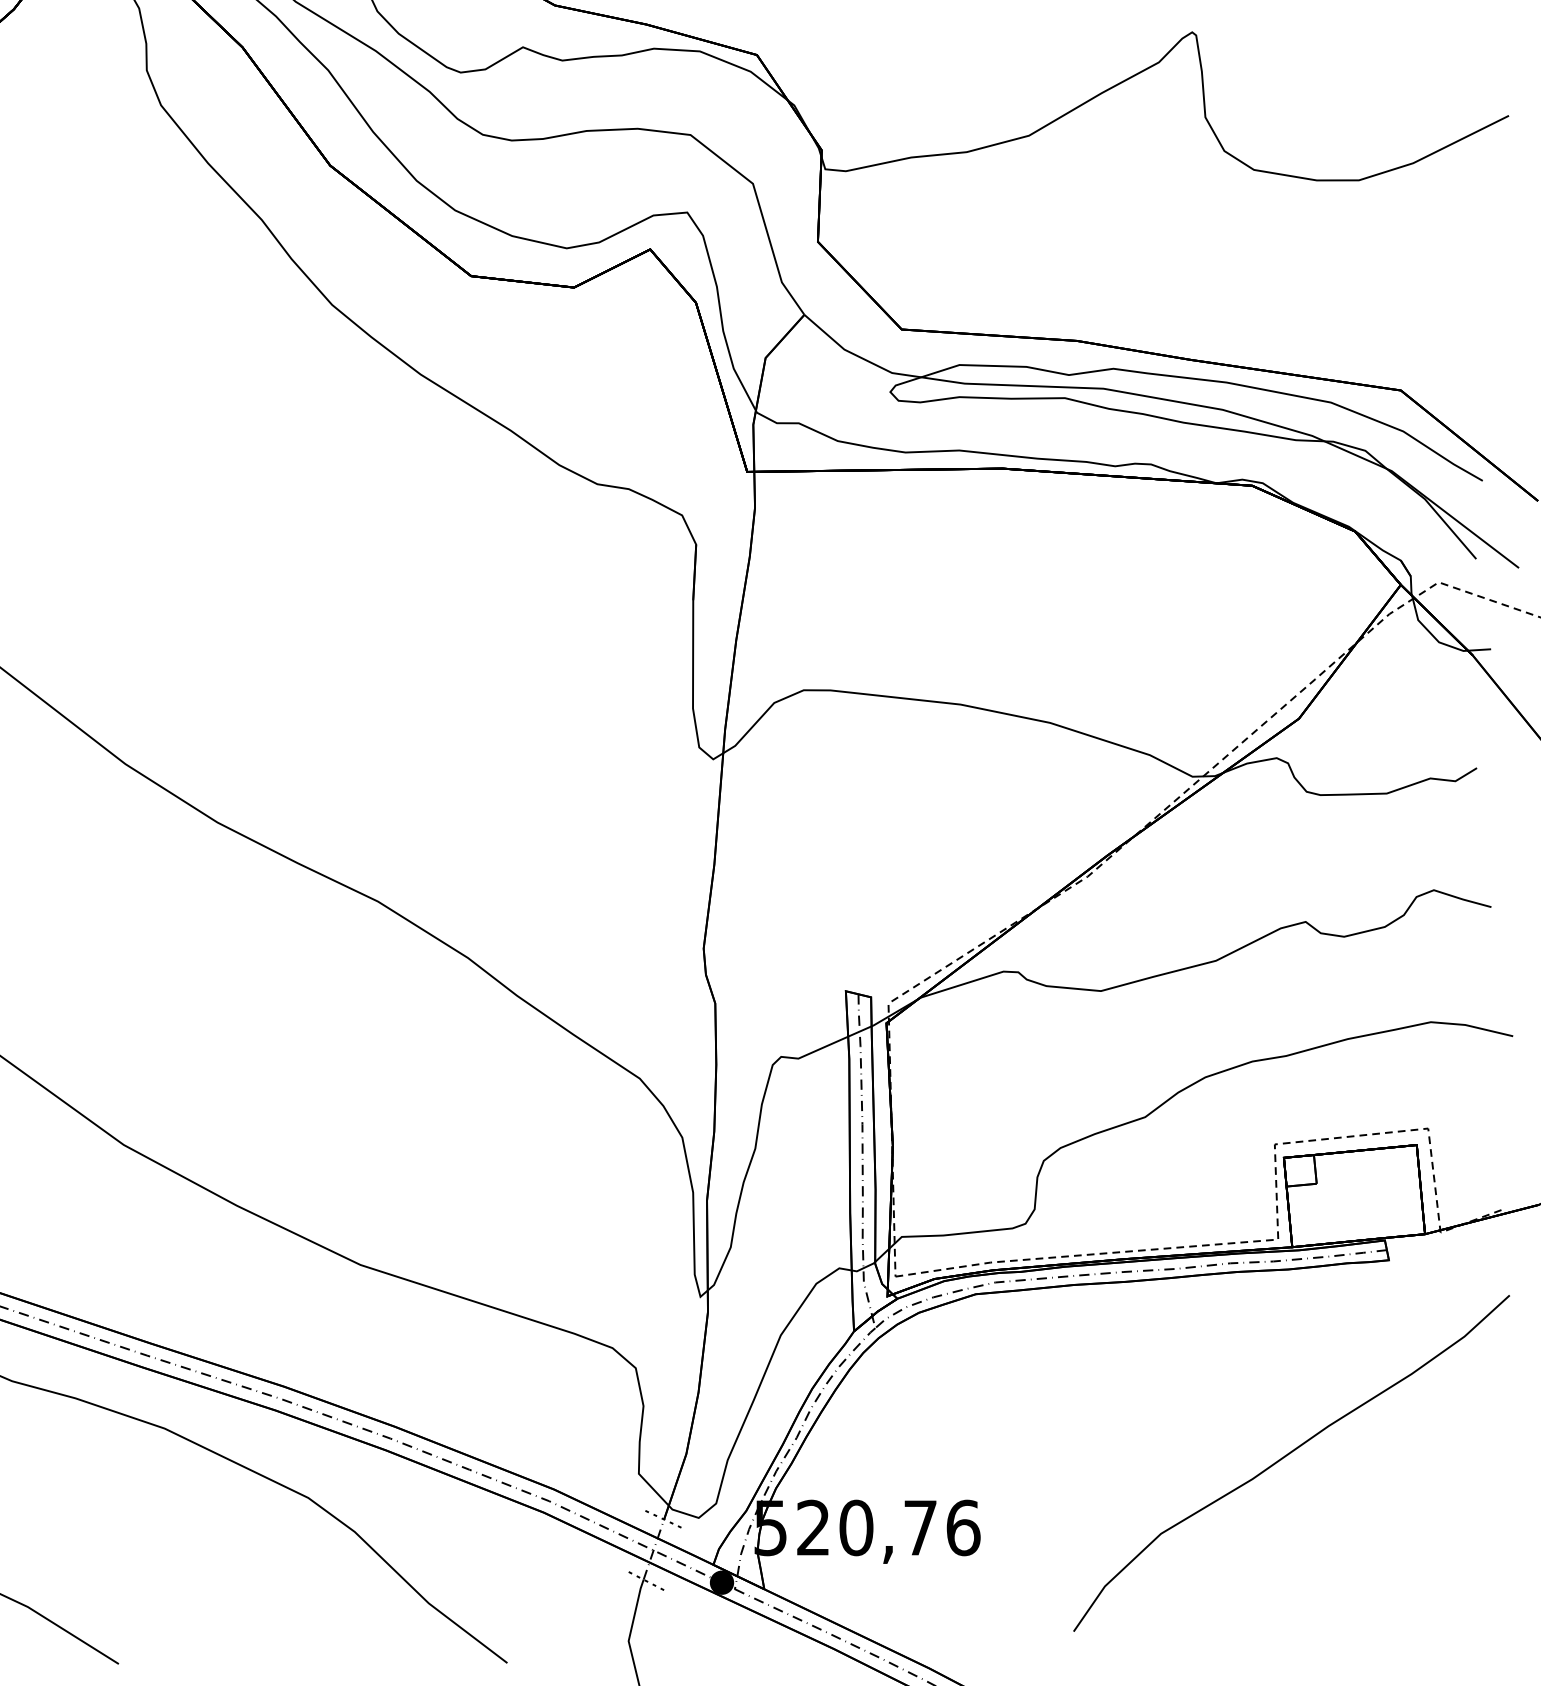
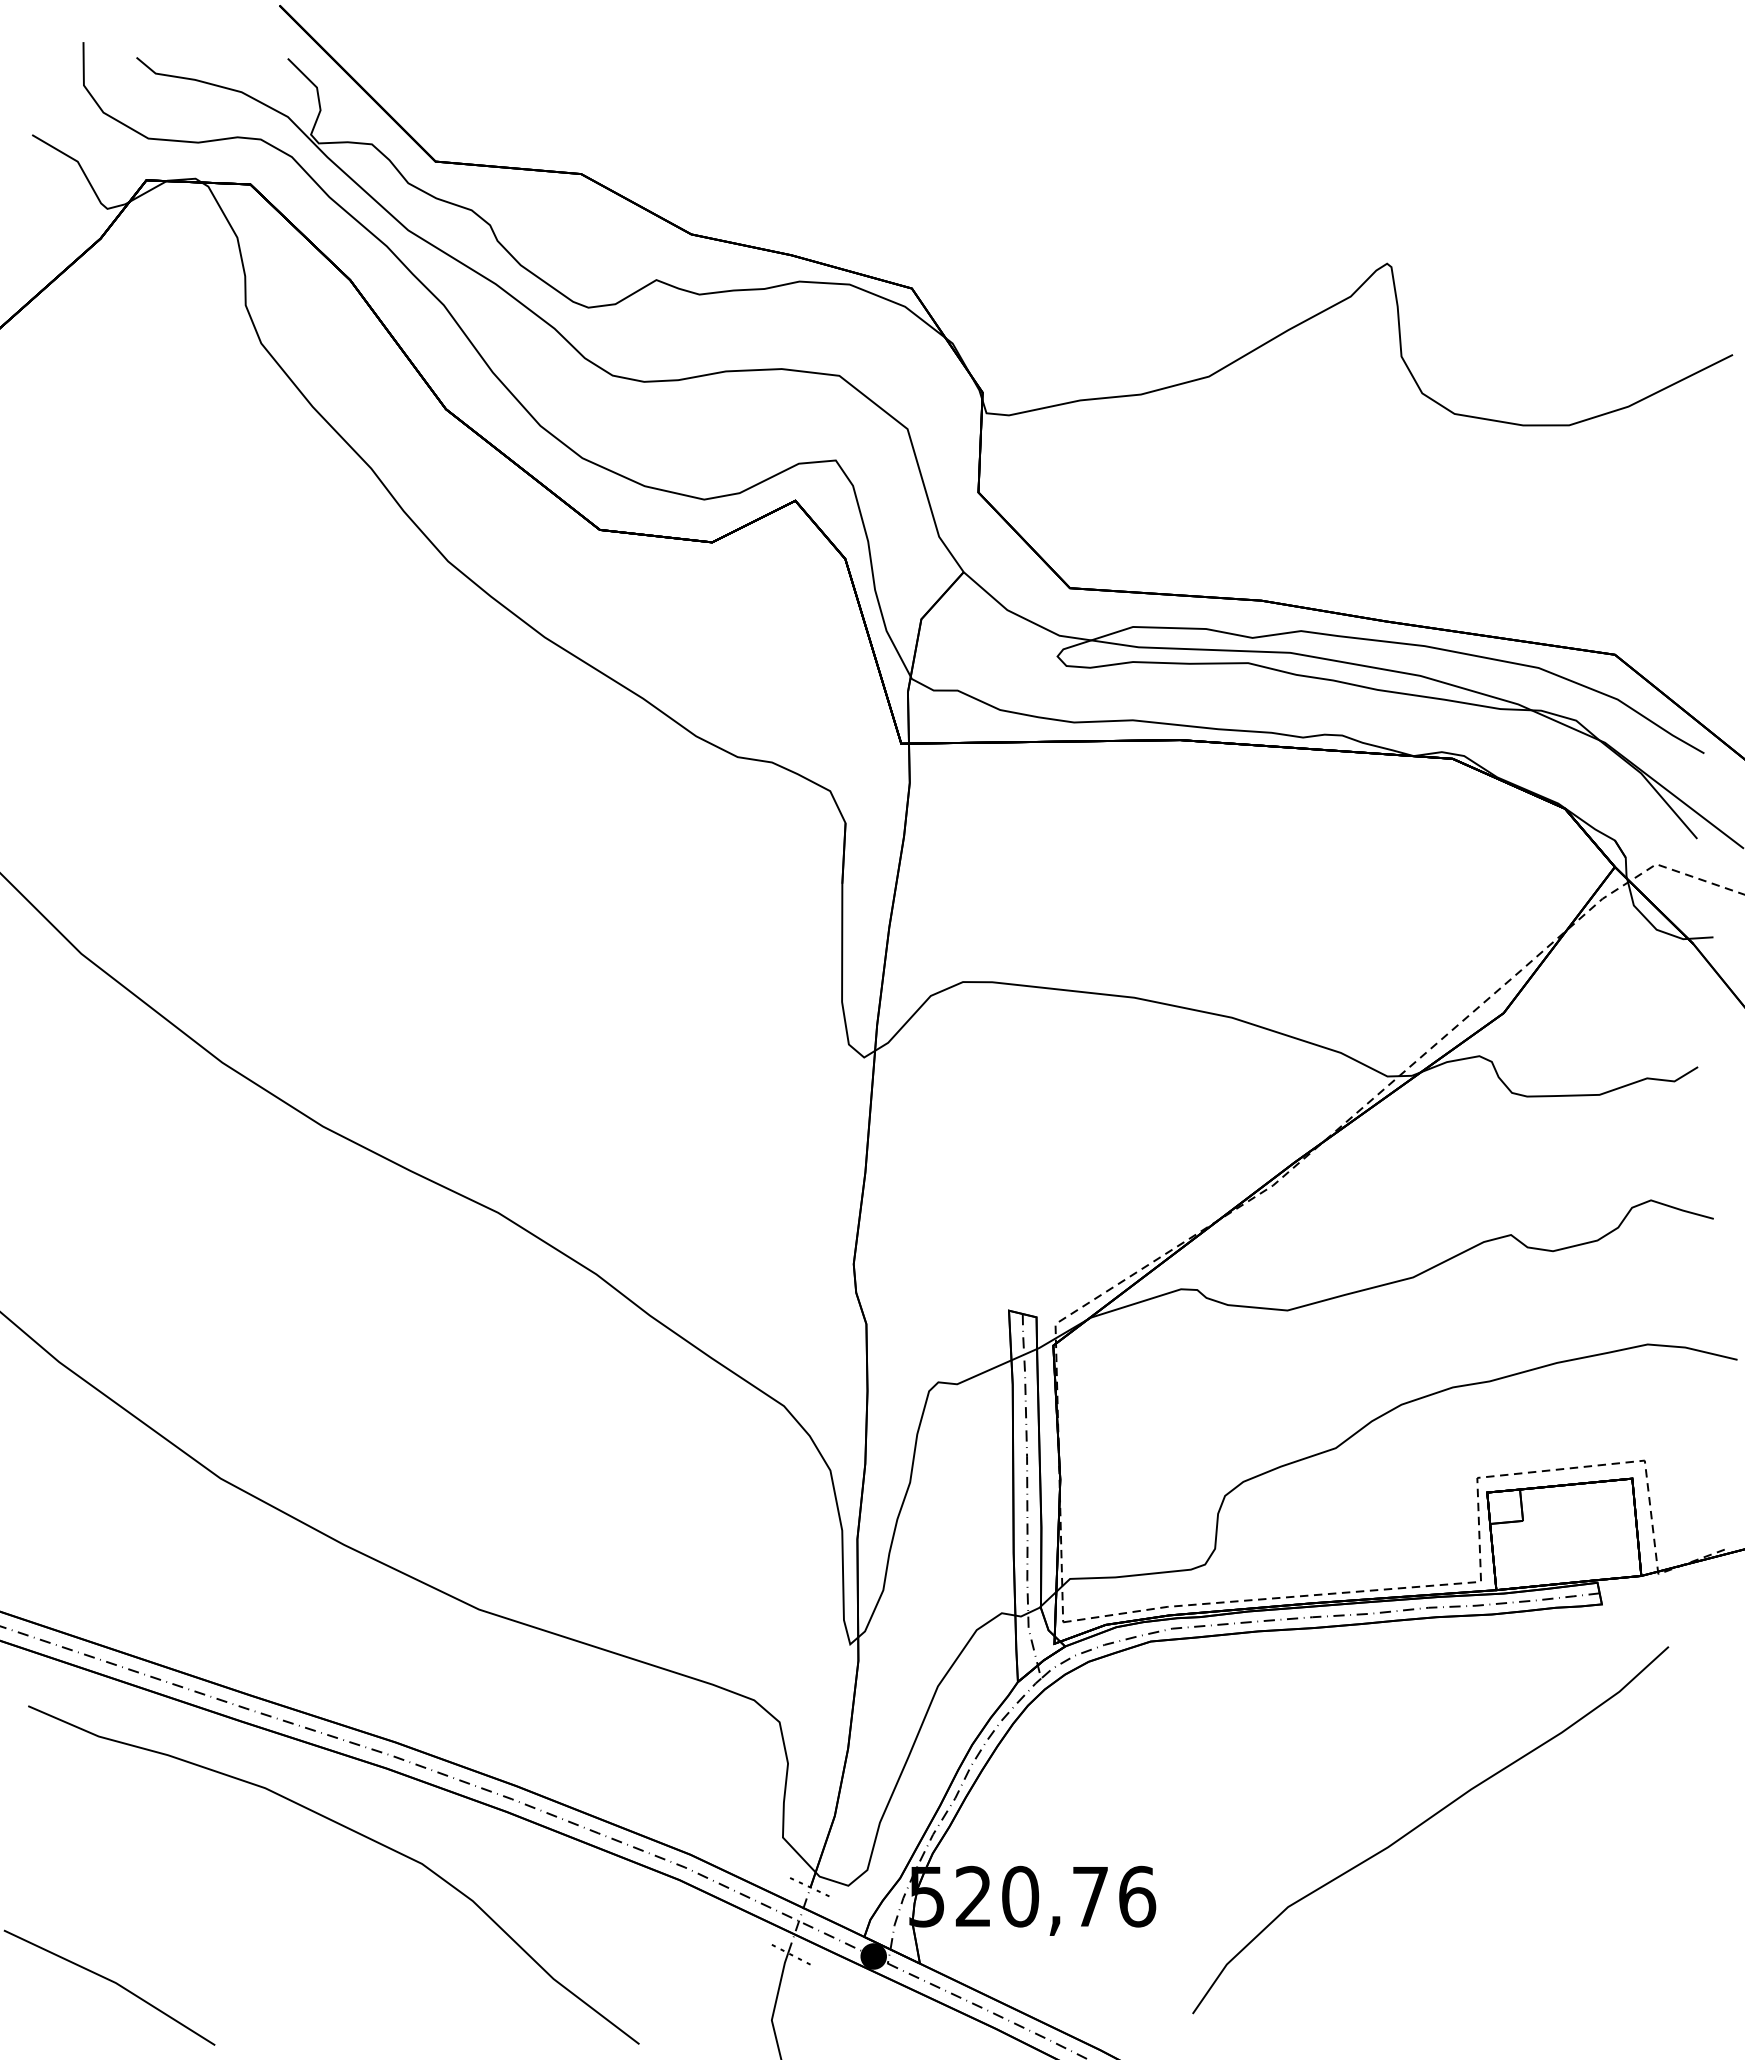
curve: (1285, 1457) -> (1424, 1823), moved

